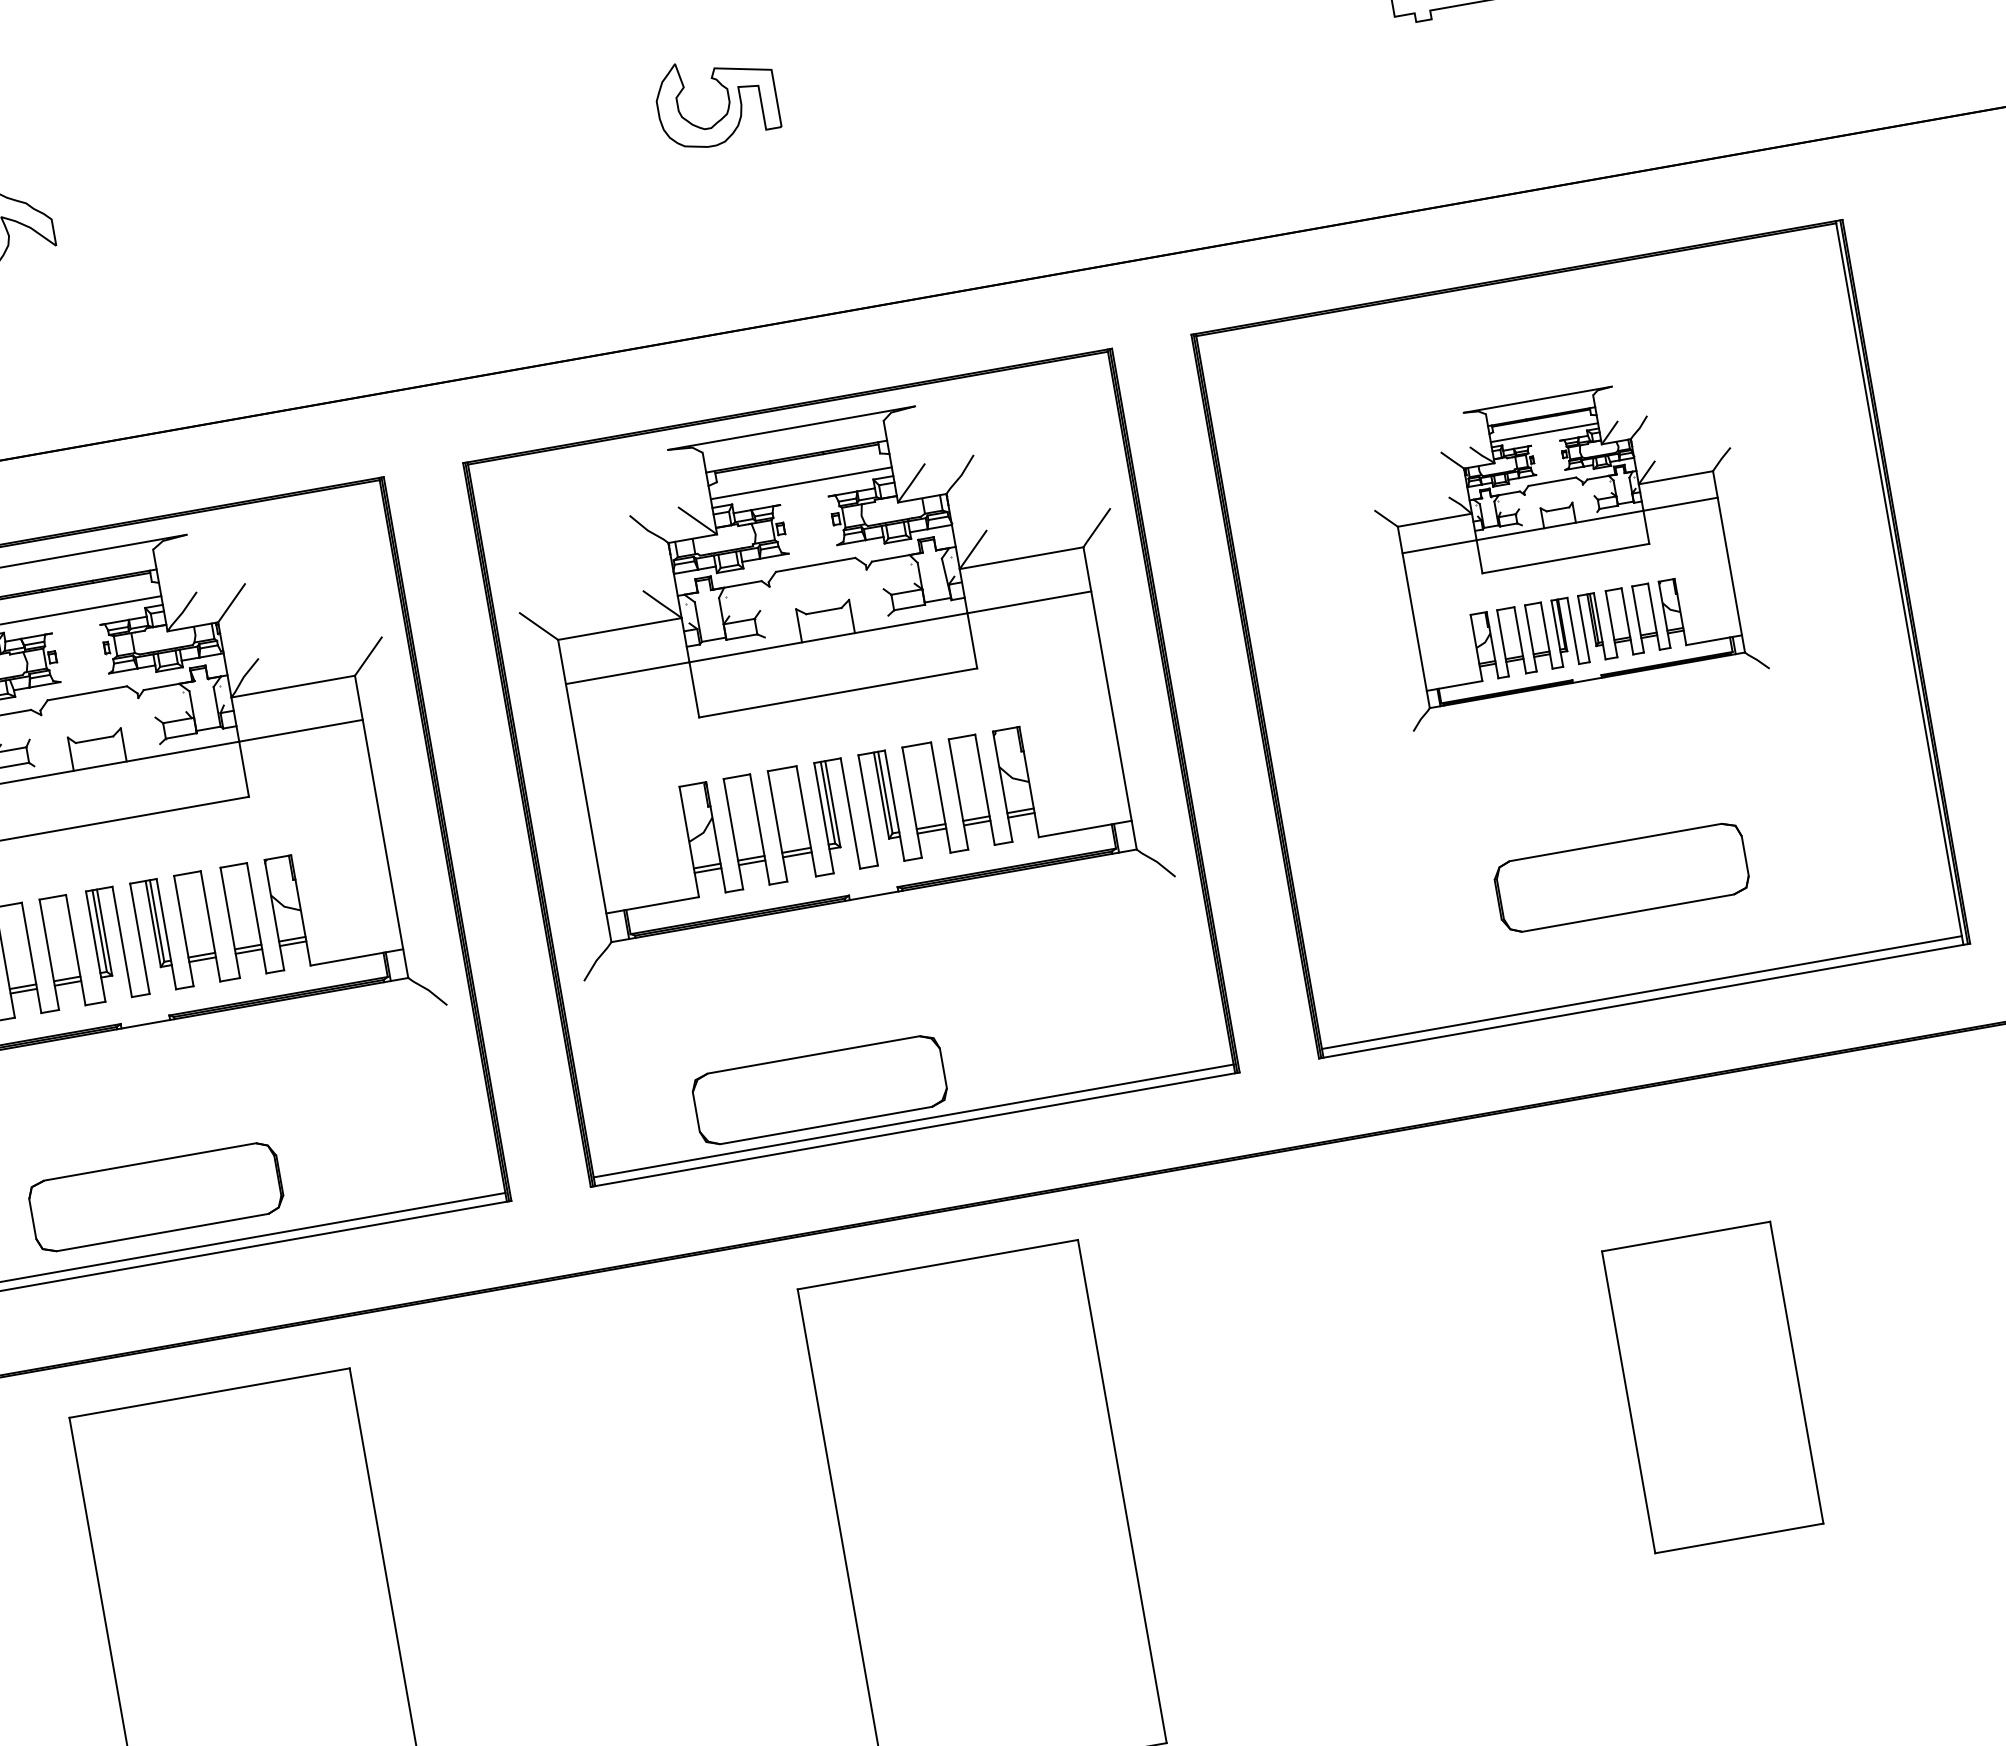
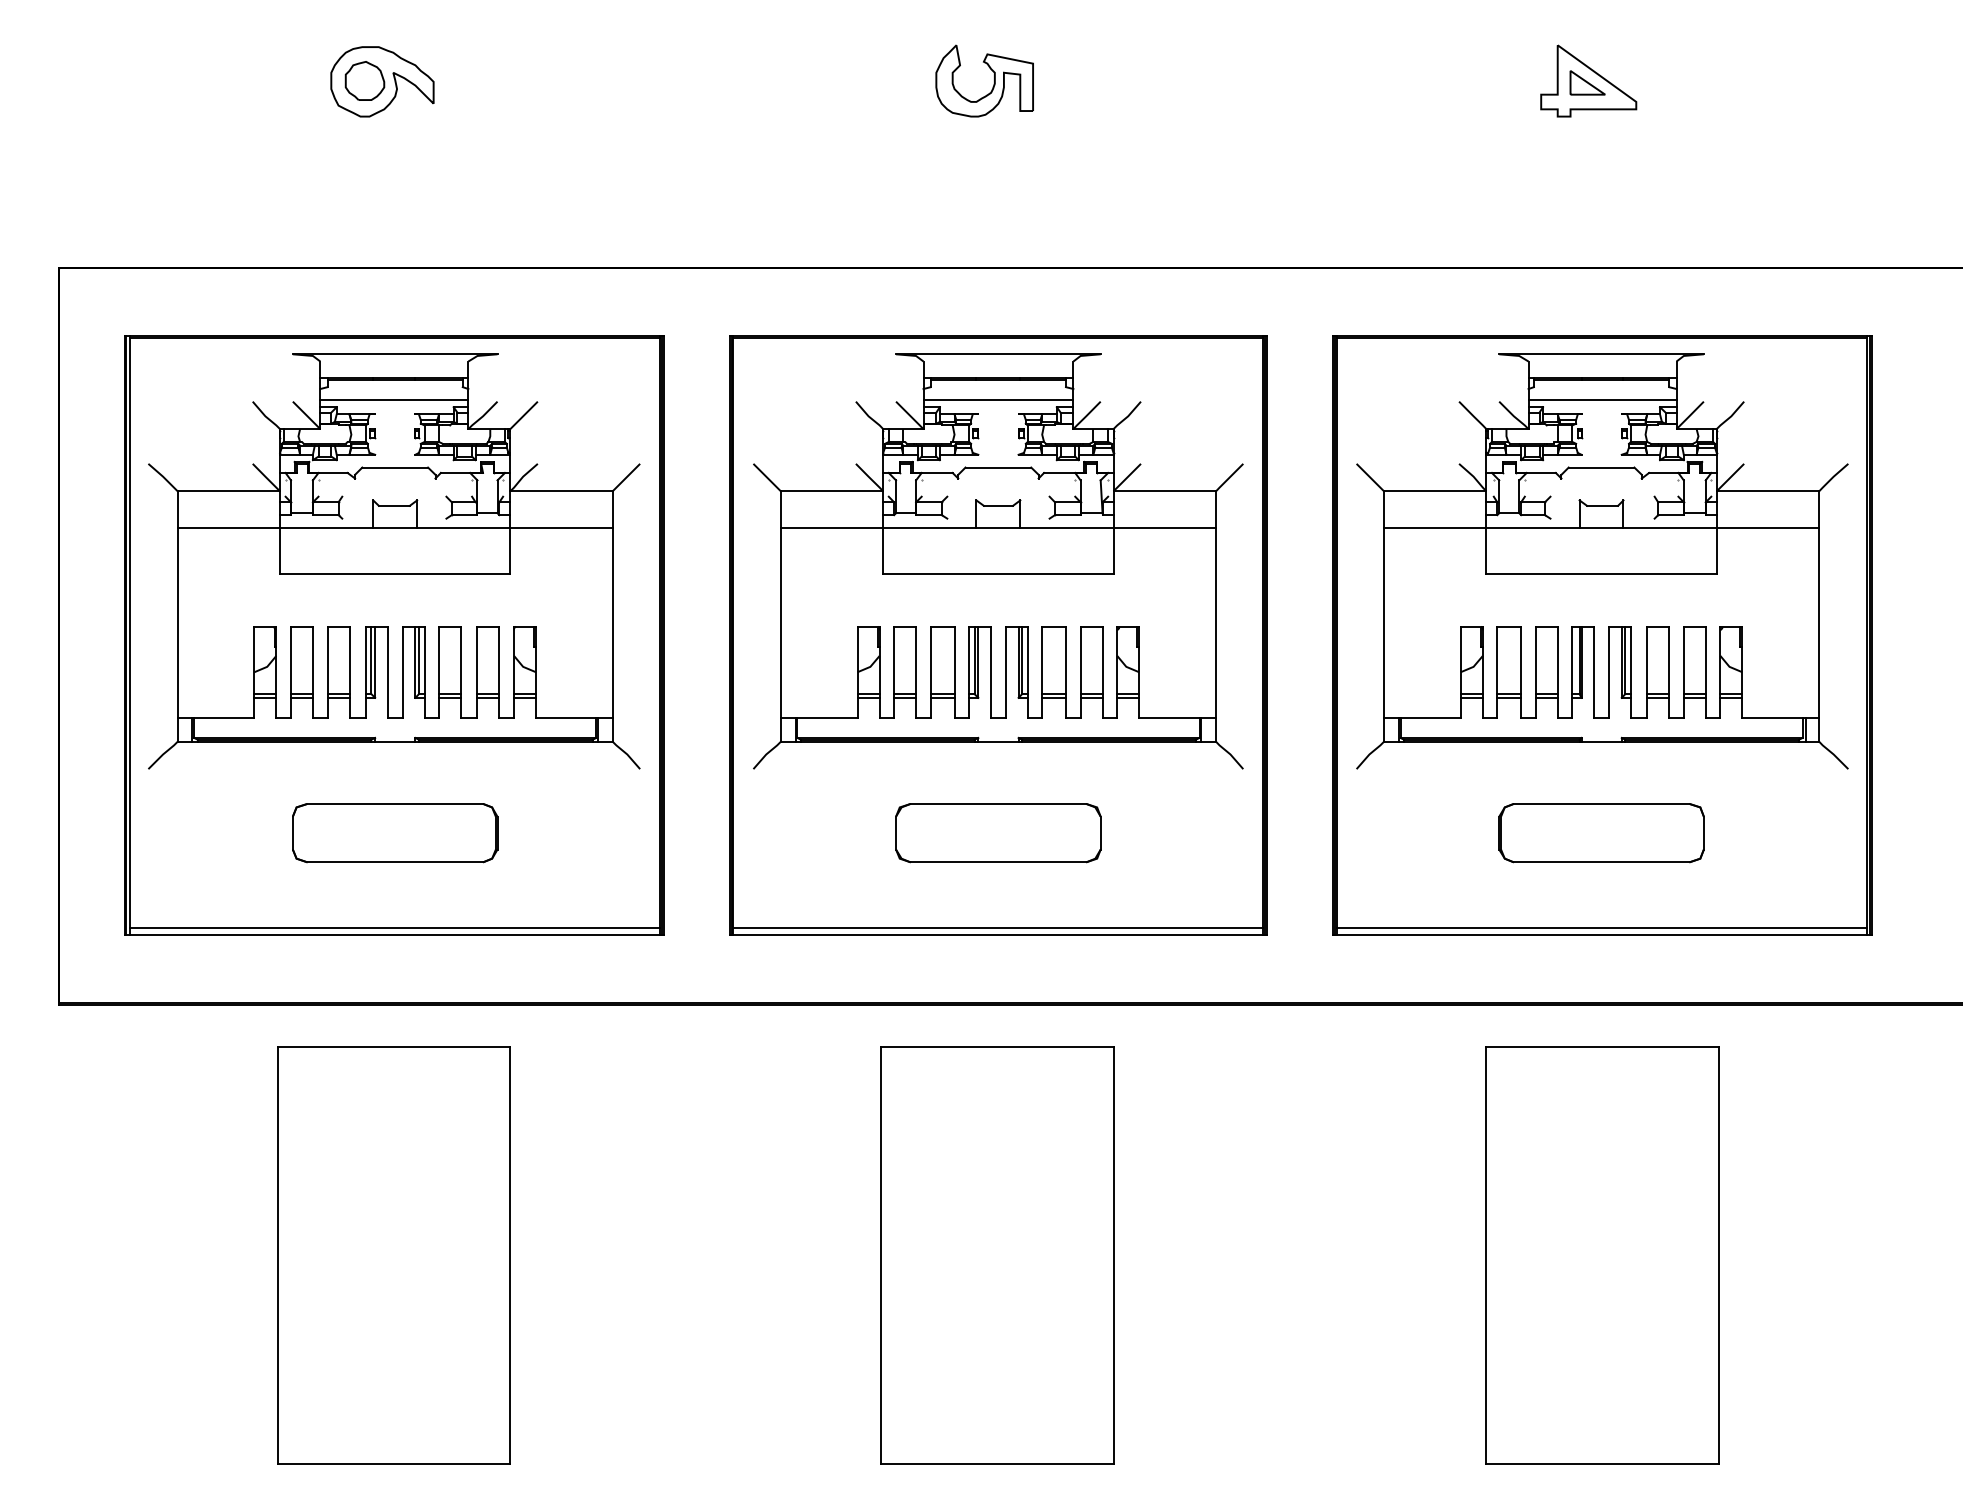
part: (1565, 549) -> (1602, 561), size x1.67
part: (820, 1090) -> (998, 833), moved
part: (156, 1197) -> (395, 833), moved
part: (1712, 1387) -> (1602, 1255), size x1.67

